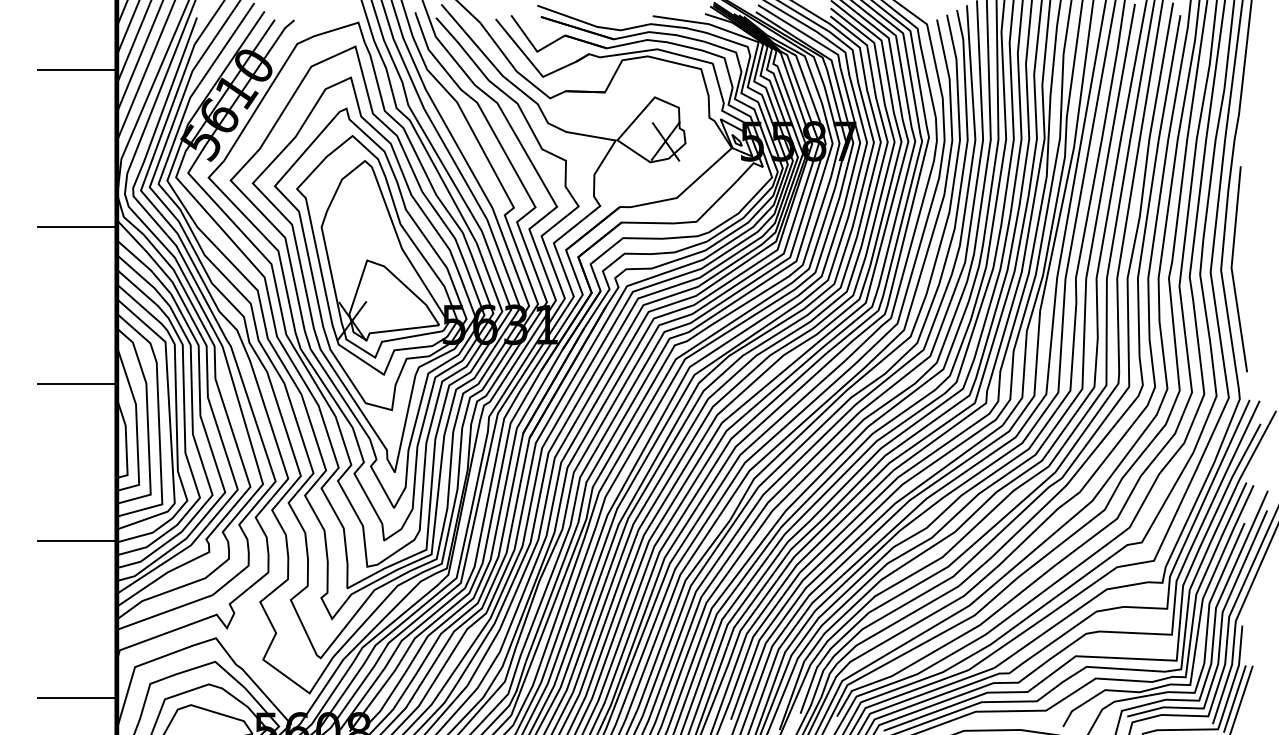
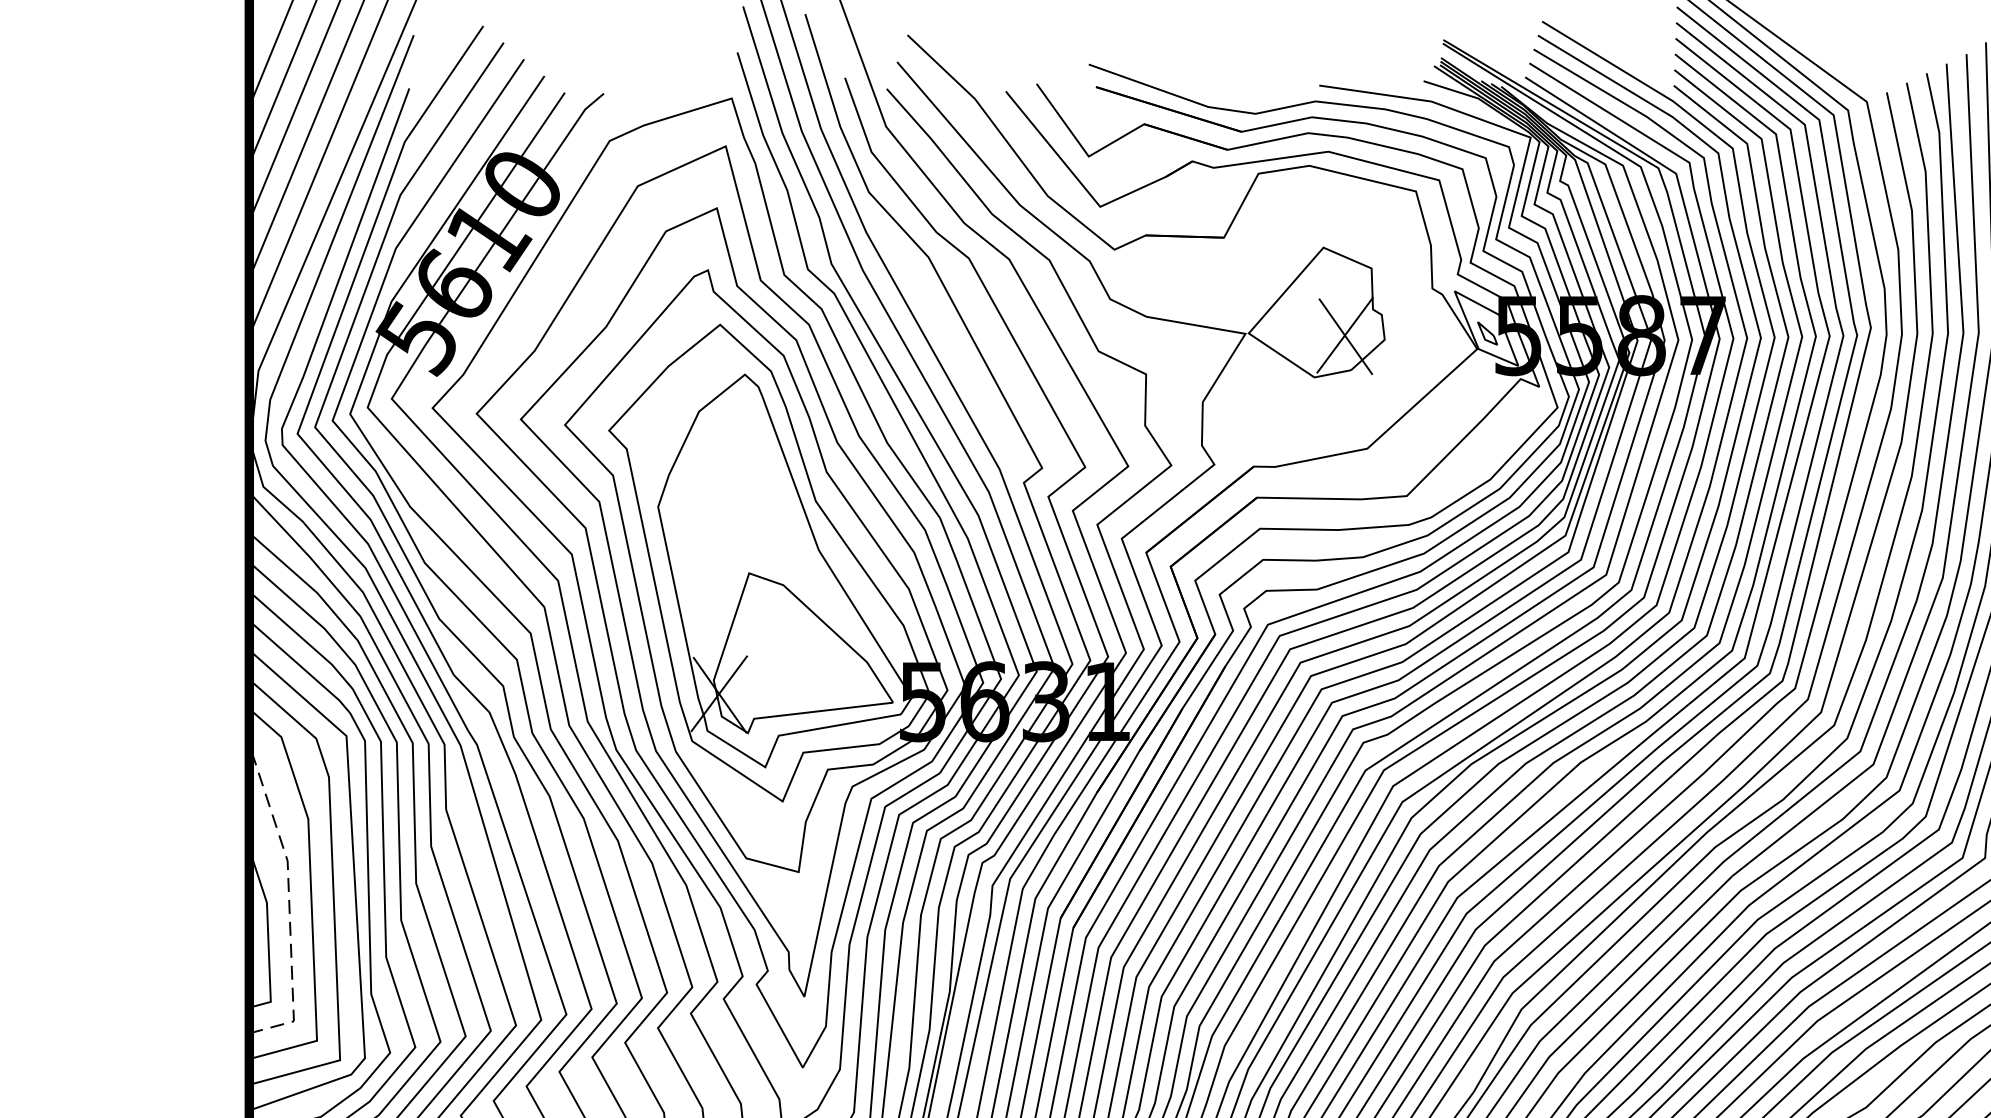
line: (77, 70) -> (170, 194), removed
line: (77, 227) -> (170, 507), removed
line: (77, 384) -> (170, 820), removed
line: (136, 425) -> (288, 902), solid -> dashed

